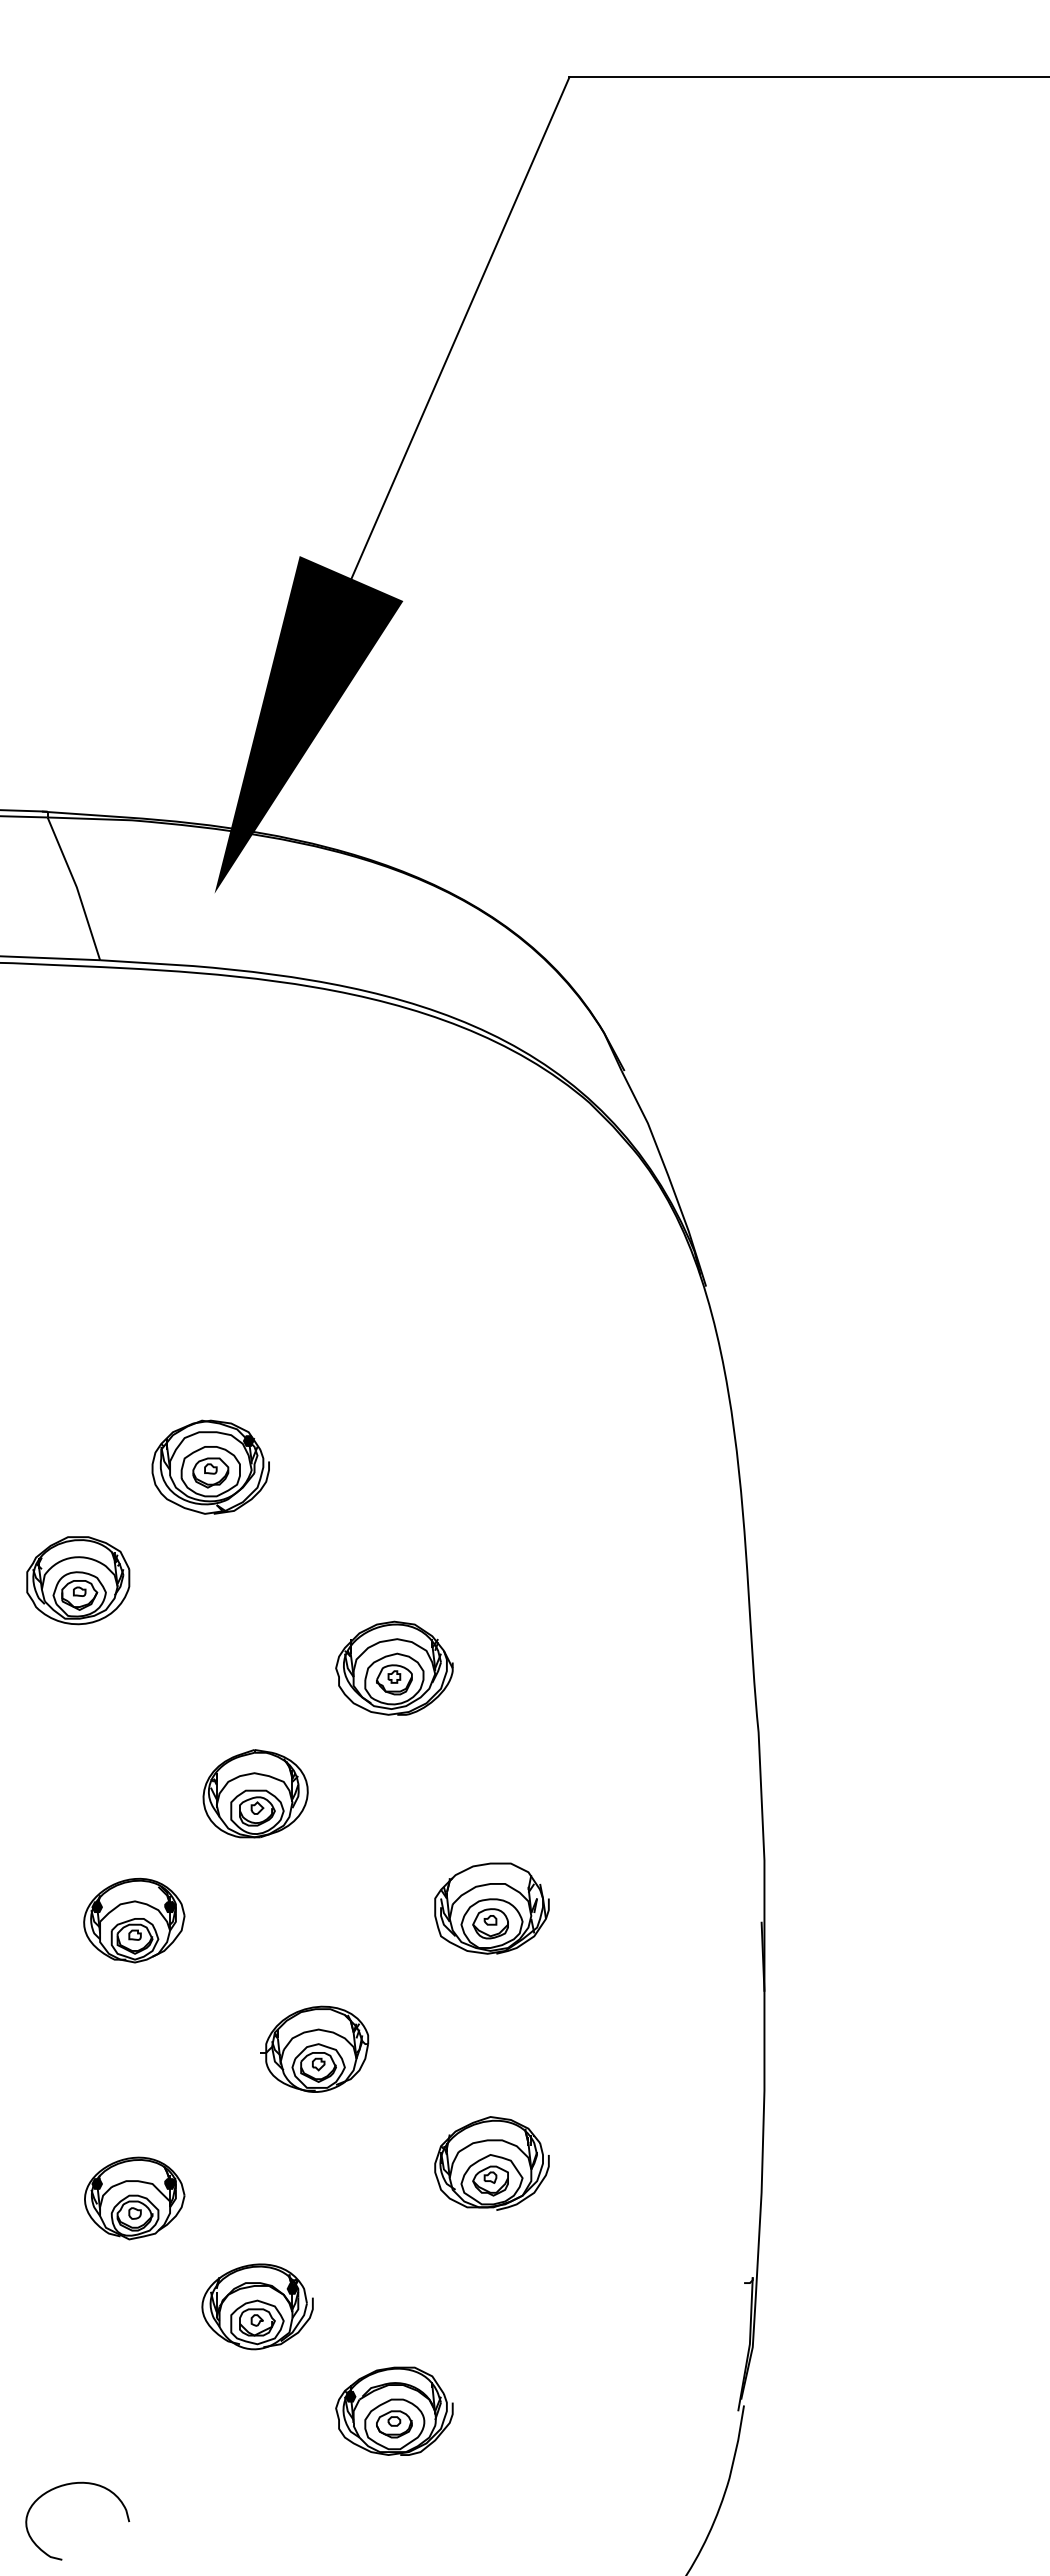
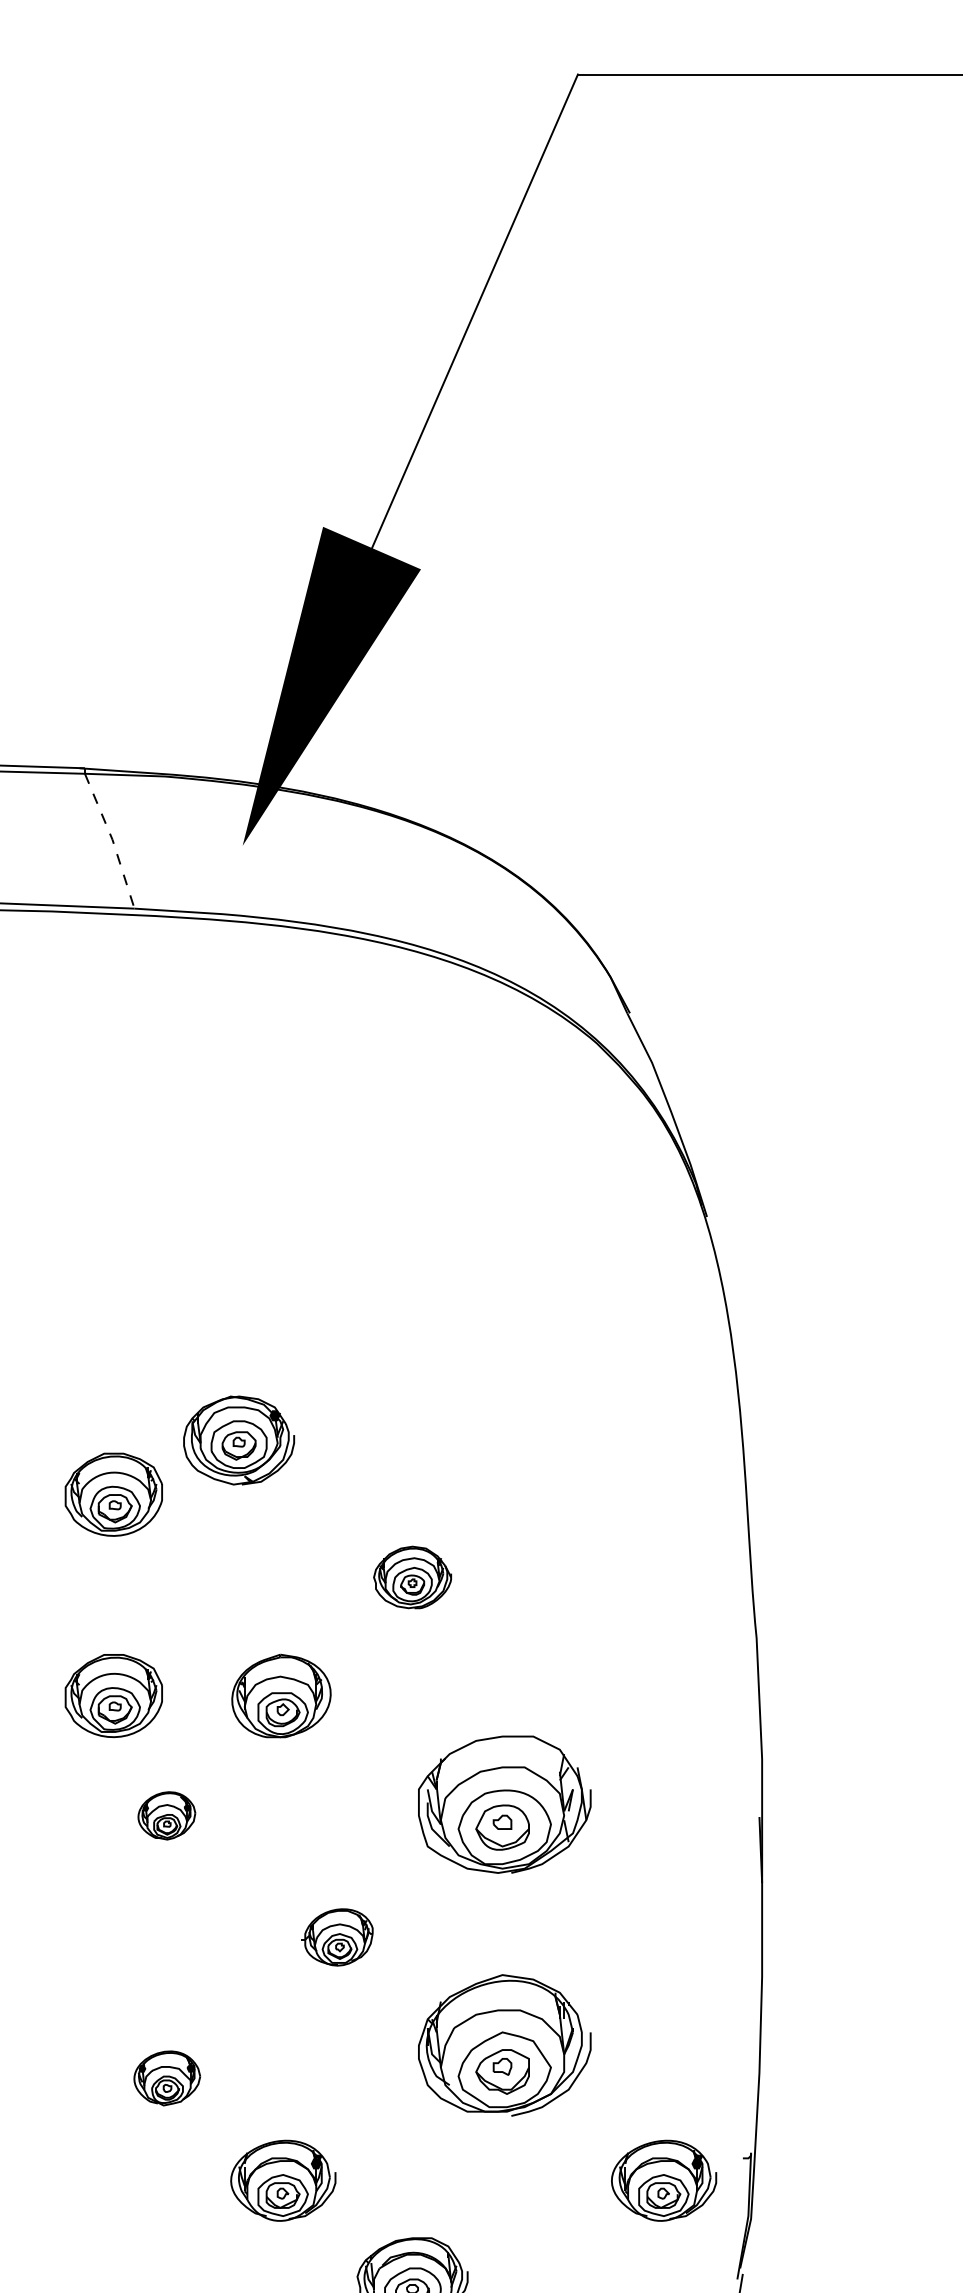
line: (76, 887) -> (112, 839), solid -> dashed
part: (210, 1466) -> (238, 1439), moved
part: (394, 1667) -> (412, 1576), size x0.7
part: (78, 1793) -> (114, 1695), added
part: (491, 1908) -> (504, 1804), size x1.6
part: (134, 1920) -> (167, 1815), size x0.6
part: (314, 2048) -> (337, 1936), size x0.7
part: (491, 2163) -> (504, 2045), size x1.6
part: (134, 2198) -> (167, 2078), size x0.7
part: (660, 2306) -> (663, 2180), added
fill: (350, 2396) -> (371, 2265), removed

